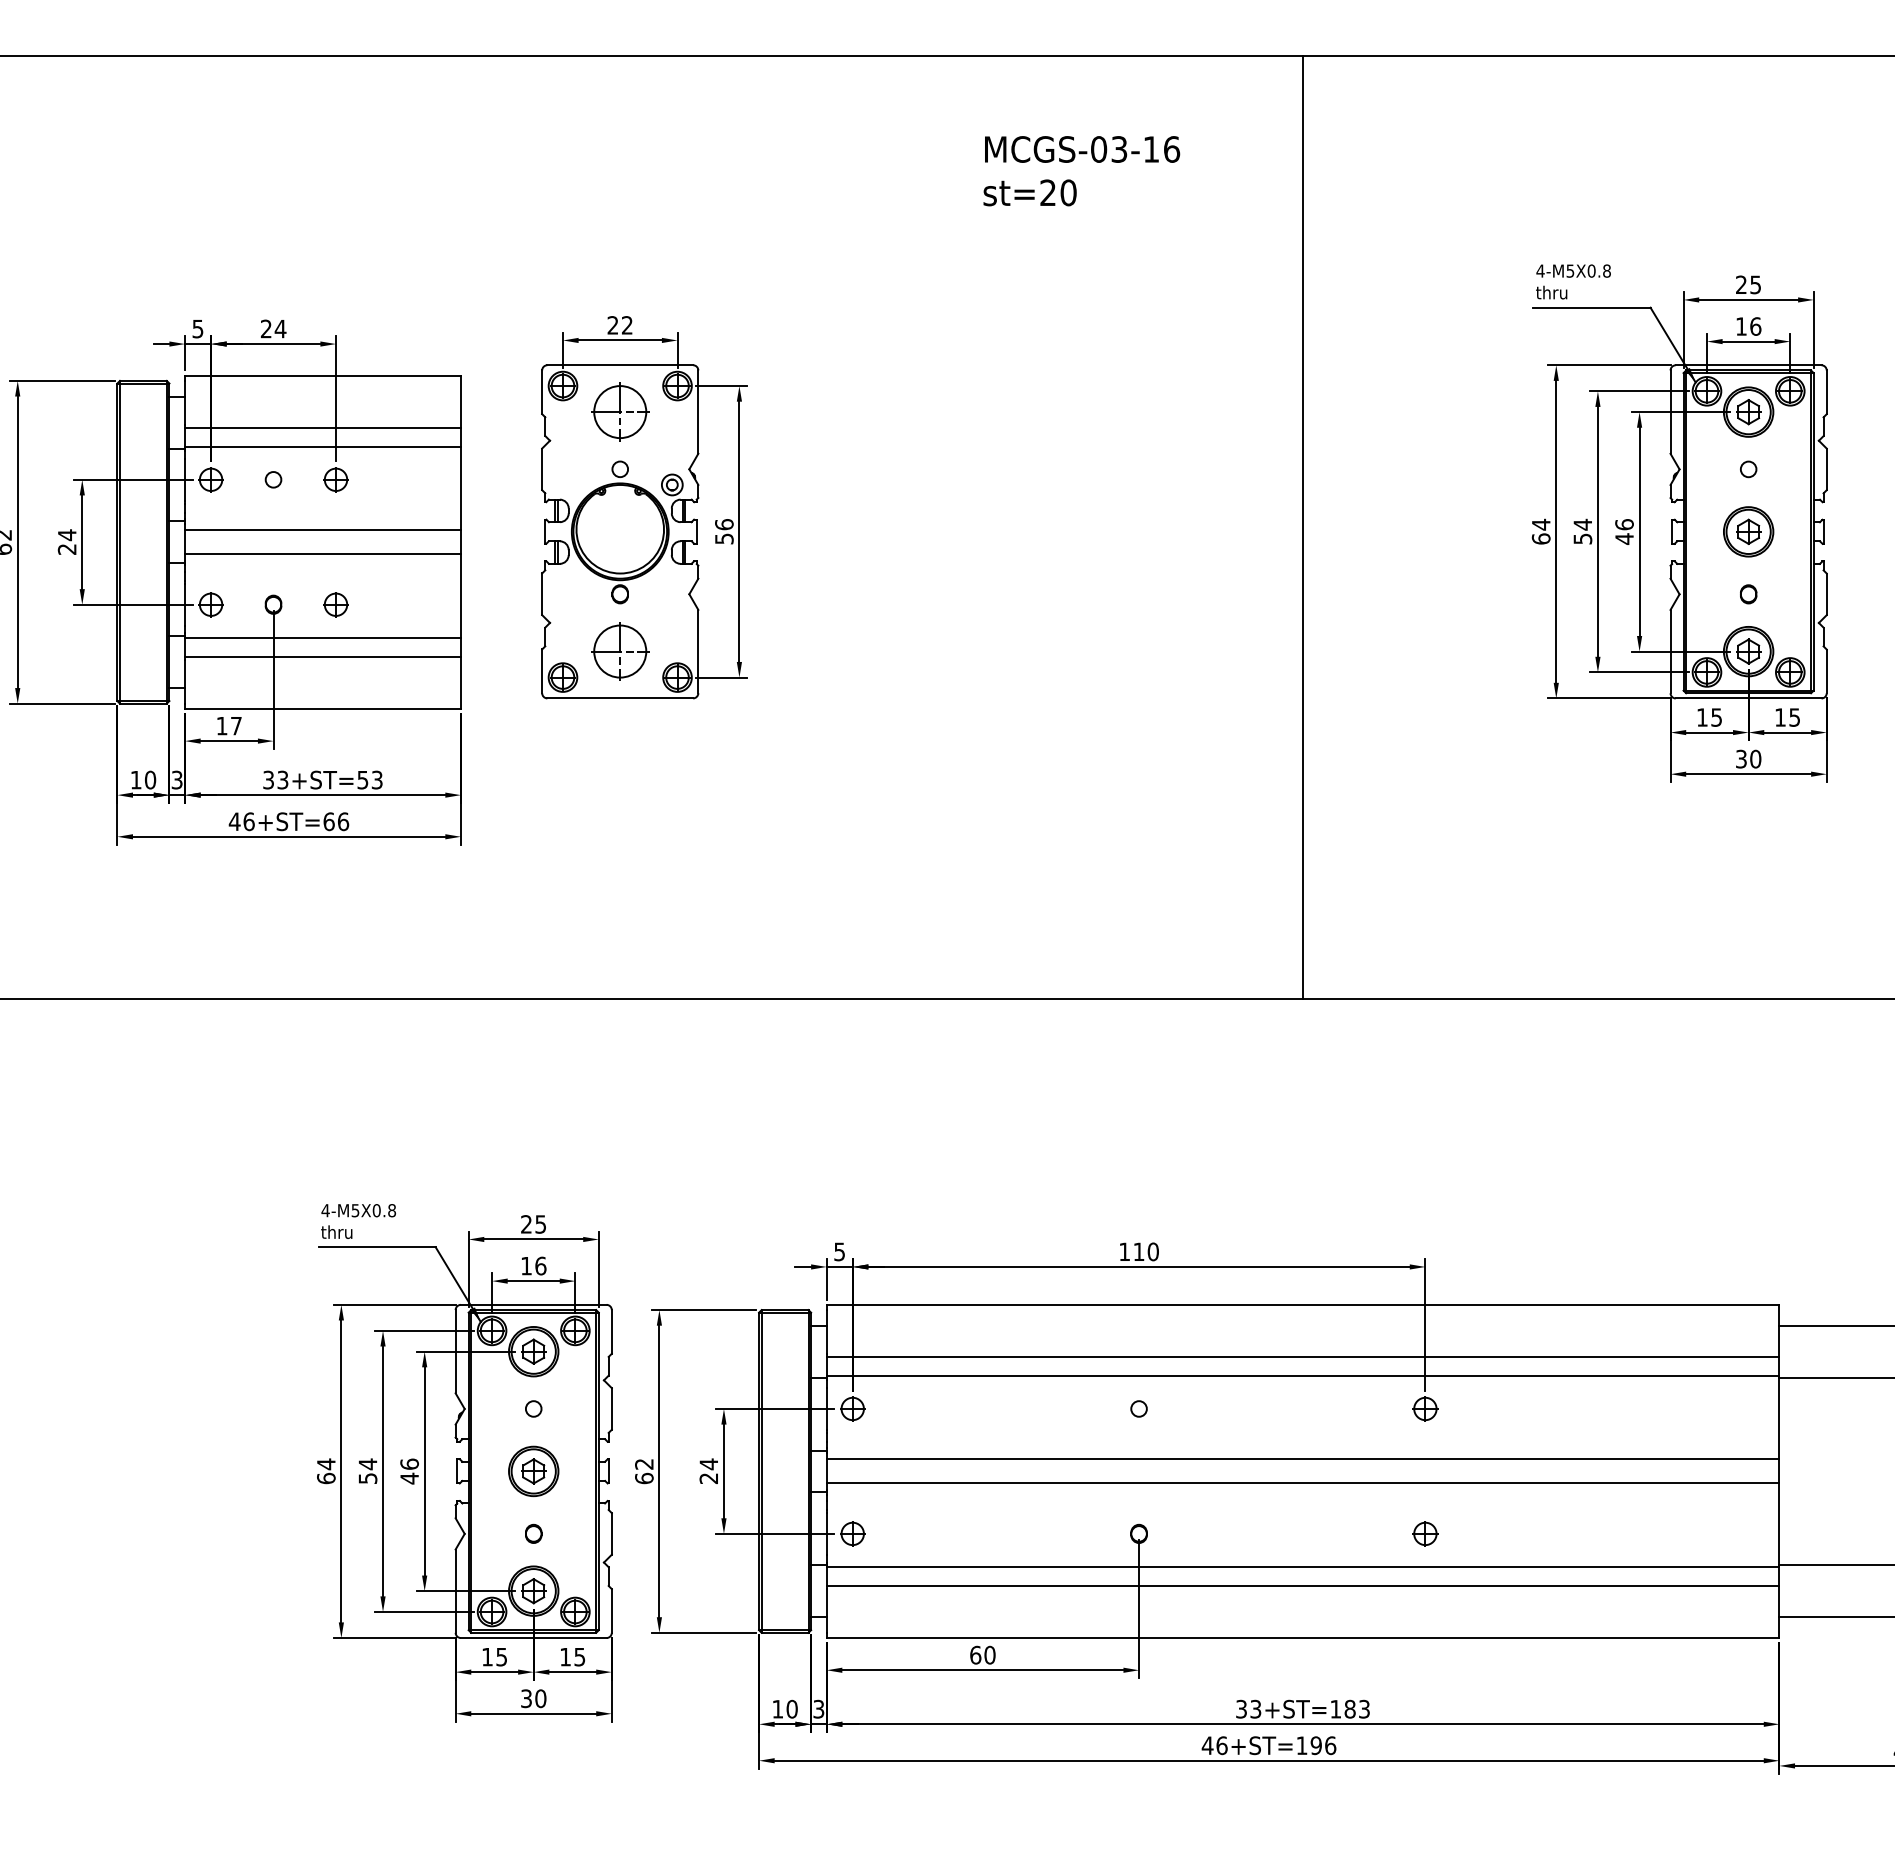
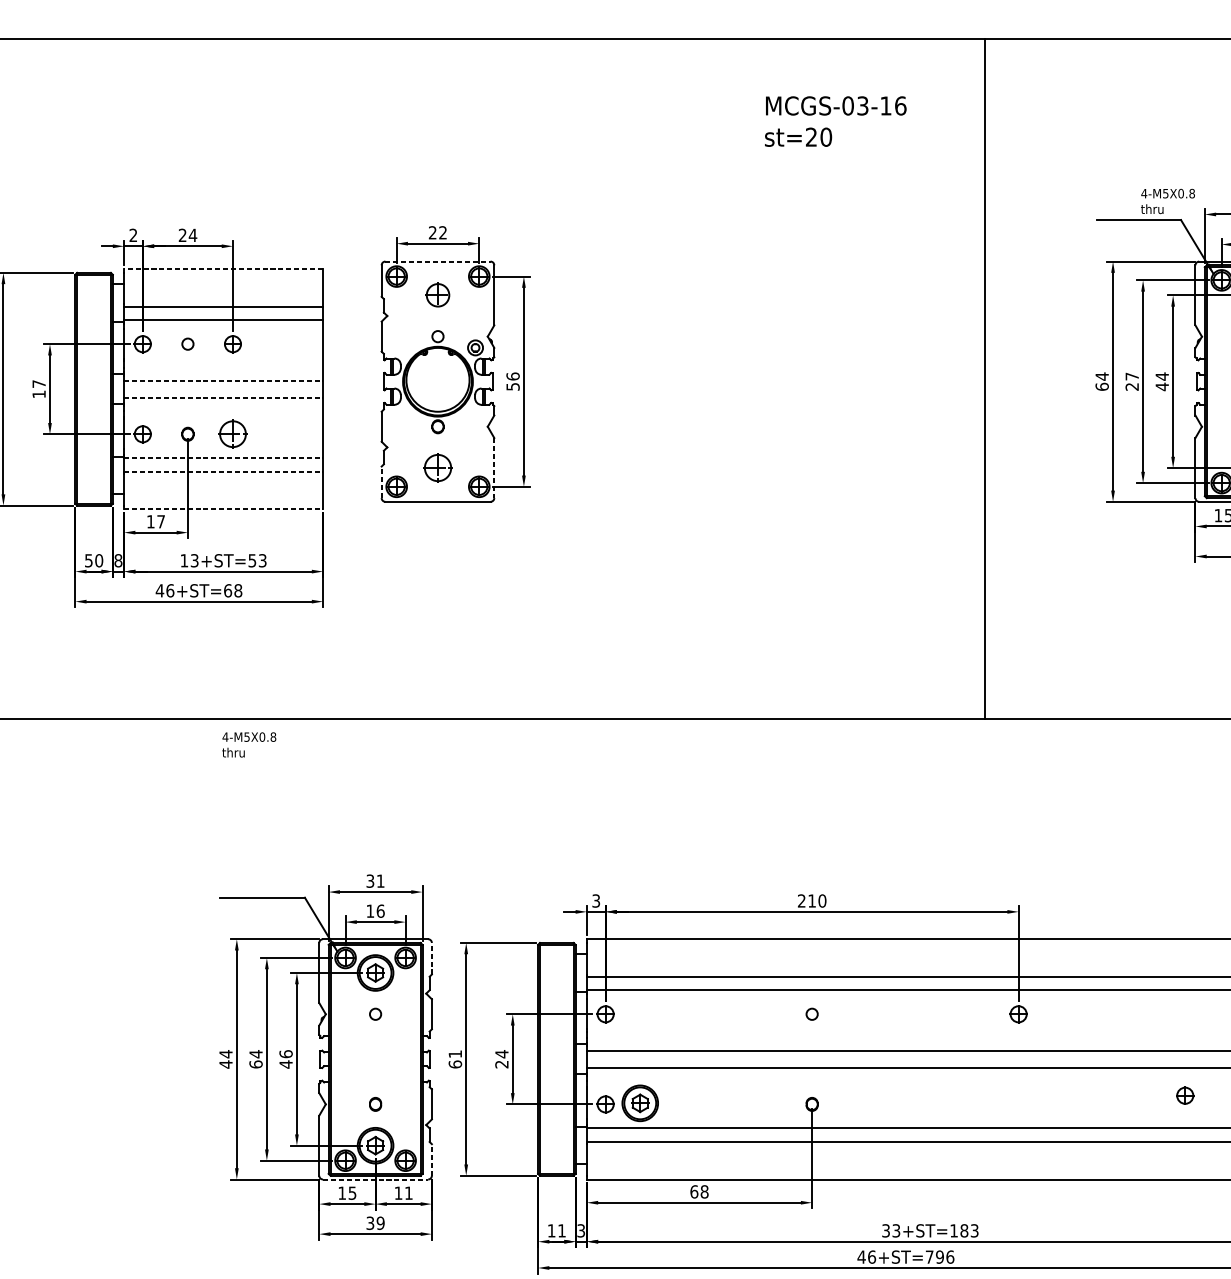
text: (1081, 171) -> (835, 121), moved
text: (1573, 281) -> (1168, 201), moved
text: (197, 328) -> (133, 235), 5 -> 2
line: (620, 365) -> (438, 261), solid -> dashed
line: (323, 375) -> (223, 268), solid -> dashed
part: (620, 411) -> (438, 294), size x0.6
text: (1624, 524) -> (1162, 376), 46 -> 44
line: (1303, 527) -> (984, 378), moved
line: (323, 530) -> (223, 380), solid -> dashed
text: (1582, 531) -> (1131, 381), 54 -> 27
text: (66, 541) -> (38, 388), 24 -> 17
line: (323, 554) -> (223, 398), solid -> dashed
part: (335, 604) -> (232, 434), size x1.6
line: (323, 638) -> (223, 458), solid -> dashed
part: (620, 651) -> (438, 468), size x0.7
line: (698, 651) -> (494, 468), solid -> dashed
line: (323, 656) -> (223, 471), solid -> dashed
line: (542, 671) -> (381, 482), solid -> dashed
line: (323, 708) -> (223, 509), solid -> dashed
text: (176, 779) -> (117, 560), 3 -> 8
text: (268, 779) -> (184, 560), 33+ST=53 -> 13+ST=53
text: (135, 780) -> (88, 561), 10 -> 50
text: (343, 821) -> (238, 590), 46+ST=66 -> 46+ST=68
text: (358, 1221) -> (249, 744), moved
text: (533, 1224) -> (375, 881), 25 -> 31
text: (839, 1251) -> (596, 900), 5 -> 3
text: (1124, 1251) -> (801, 900), 110 -> 210
line: (611, 1331) -> (431, 958), solid -> dashed
text: (644, 1464) -> (455, 1054), 62 -> 61
part: (533, 1471) -> (640, 1103), moved
text: (326, 1478) -> (226, 1064), 64 -> 44
text: (367, 1478) -> (255, 1064), 54 -> 64
part: (1425, 1533) -> (1185, 1095), moved
line: (611, 1610) -> (431, 1159), solid -> dashed
line: (533, 1638) -> (375, 1179), solid -> dashed
text: (989, 1655) -> (704, 1192), 60 -> 68
text: (579, 1657) -> (408, 1193), 15 -> 11
text: (540, 1698) -> (380, 1223), 30 -> 39
text: (791, 1708) -> (561, 1230), 10 -> 11
text: (1301, 1745) -> (929, 1257), 46+ST=196 -> 46+ST=796

